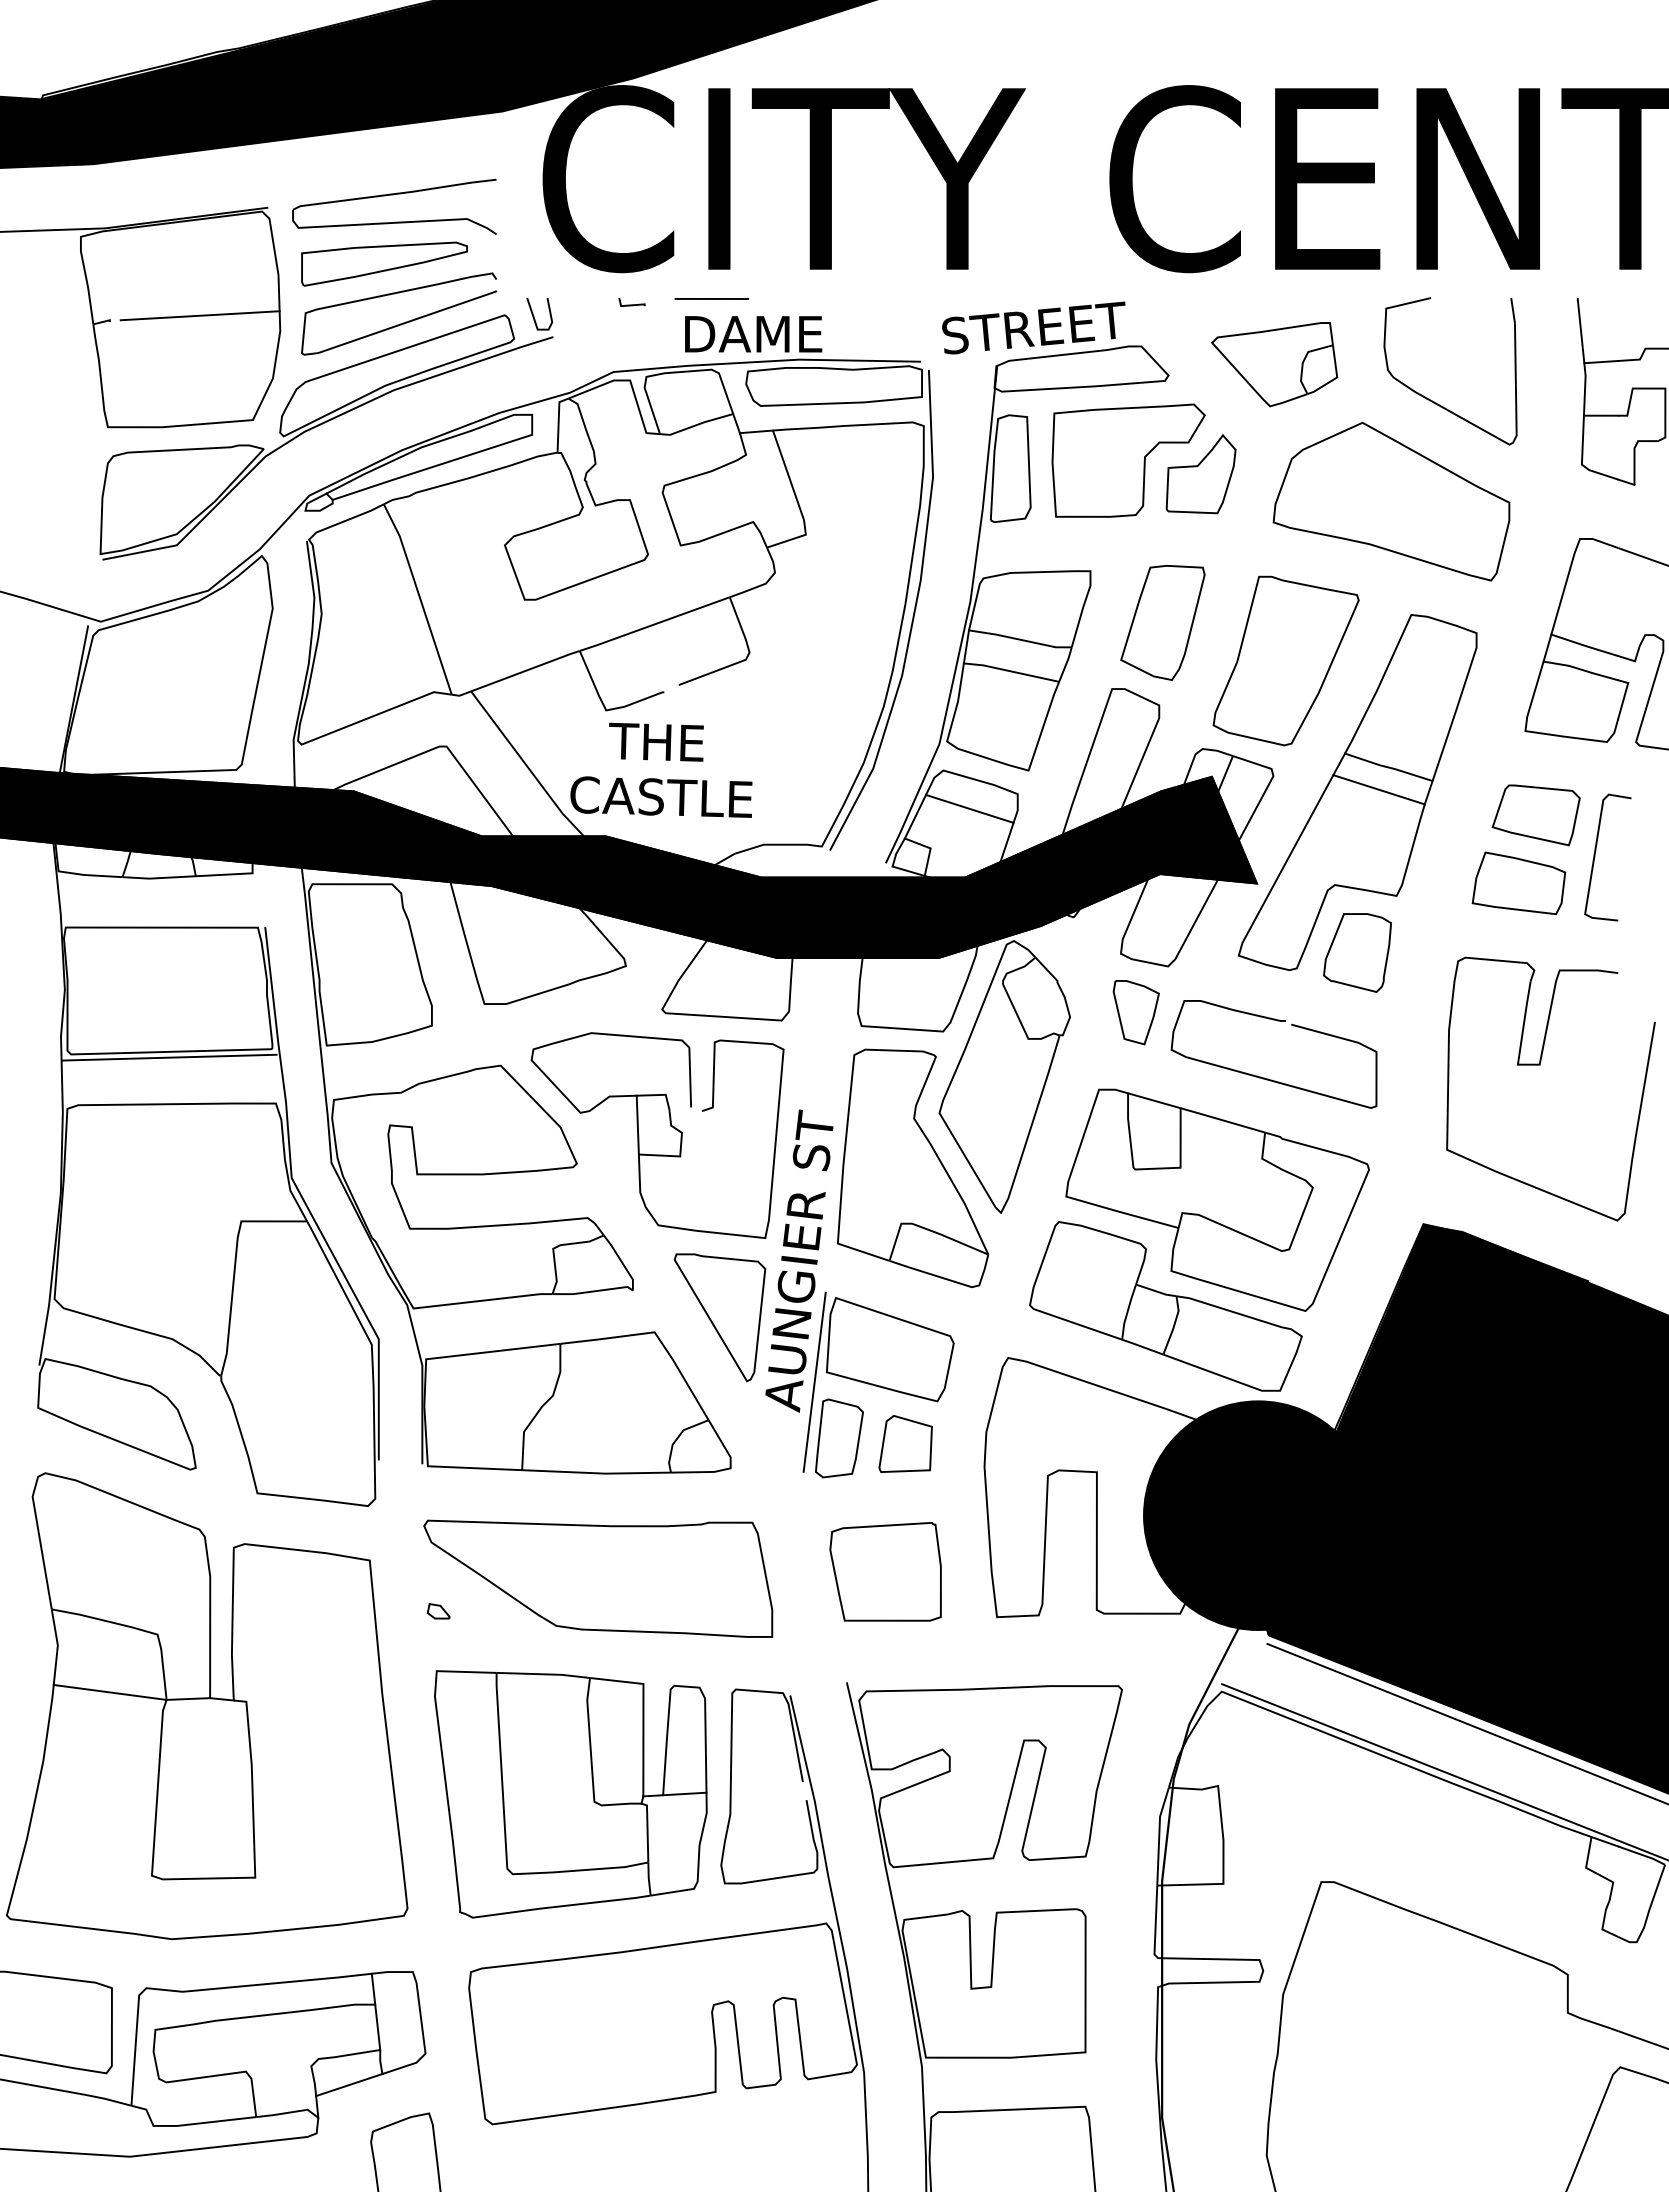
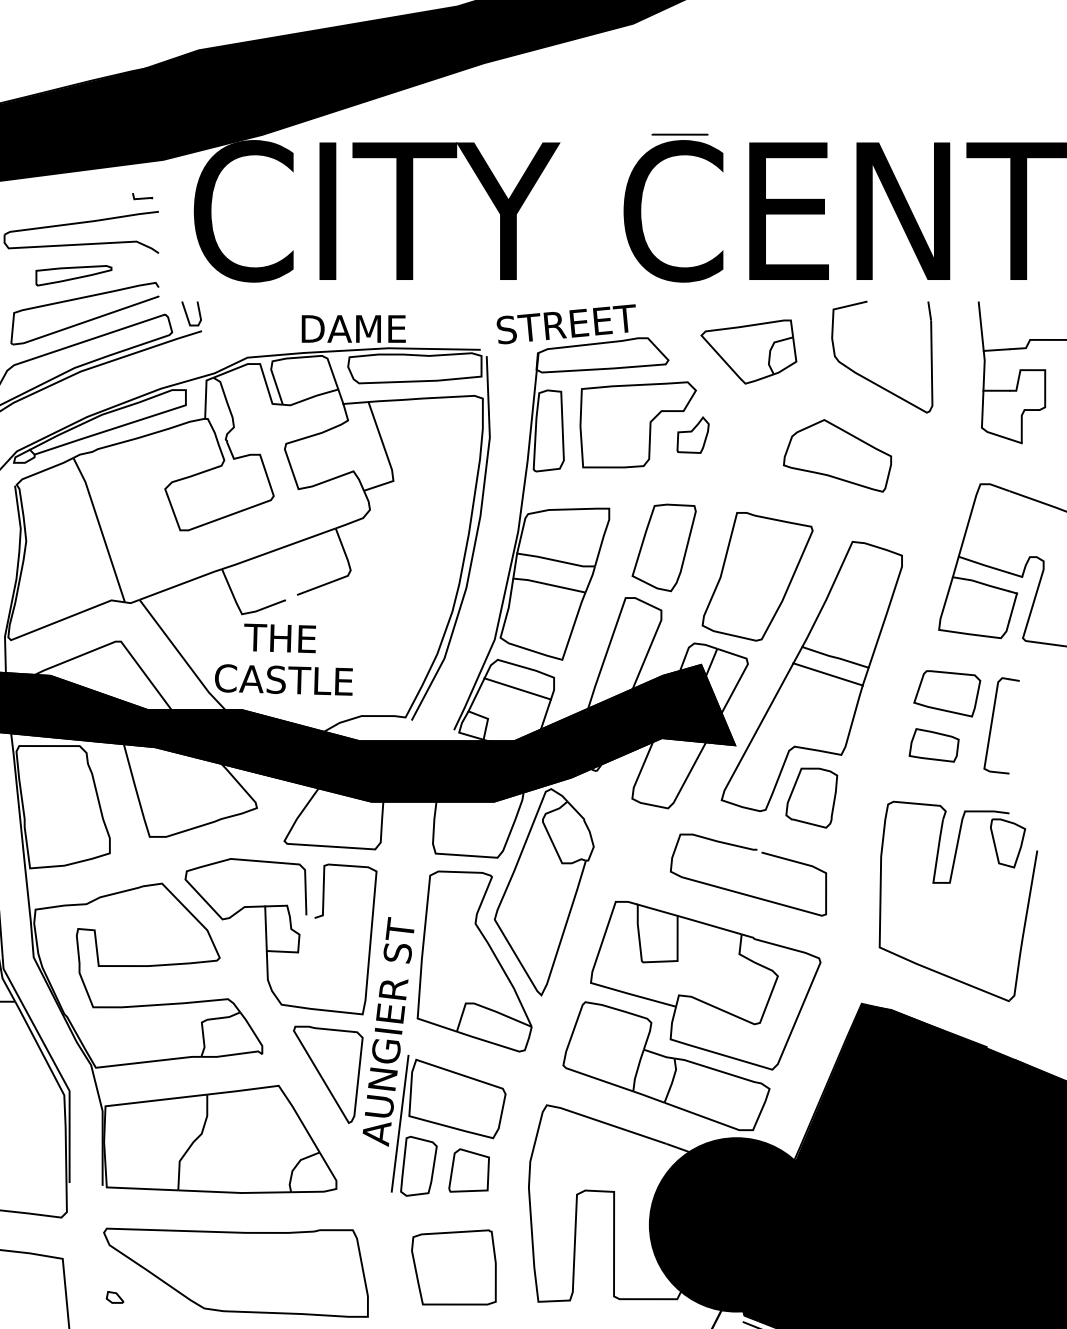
part: (384, 263) -> (73, 275), size x0.6
line: (711, 298) -> (679, 134), moved
line: (631, 304) -> (142, 198), moved
part: (1200, 474) -> (692, 435), size x0.6
part: (1391, 501) -> (837, 455), size x0.6
part: (1518, 883) -> (933, 745), size x0.7
part: (1135, 1012) -> (1007, 843), moved

